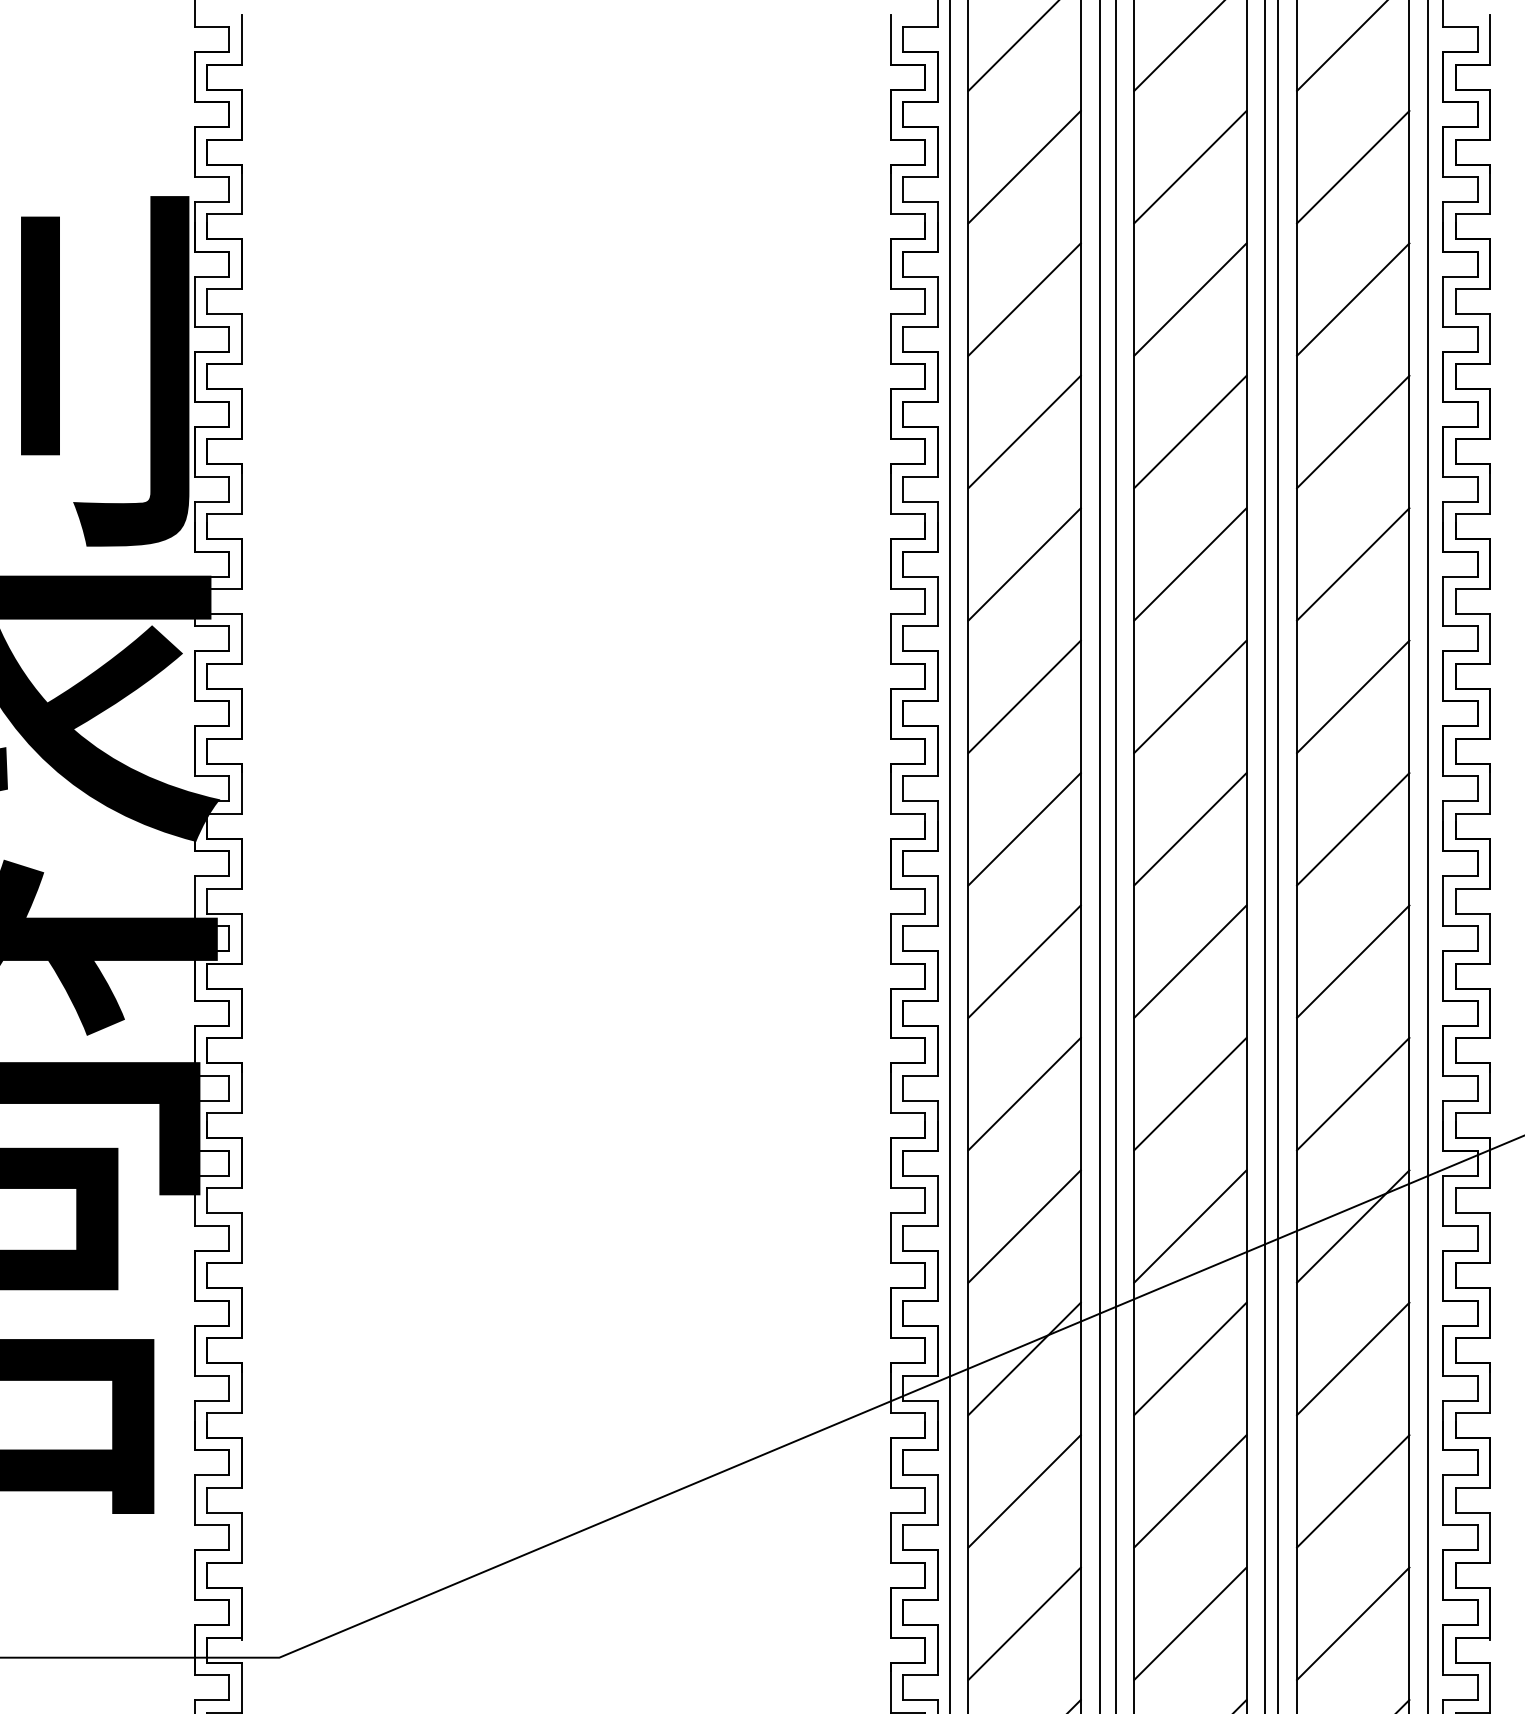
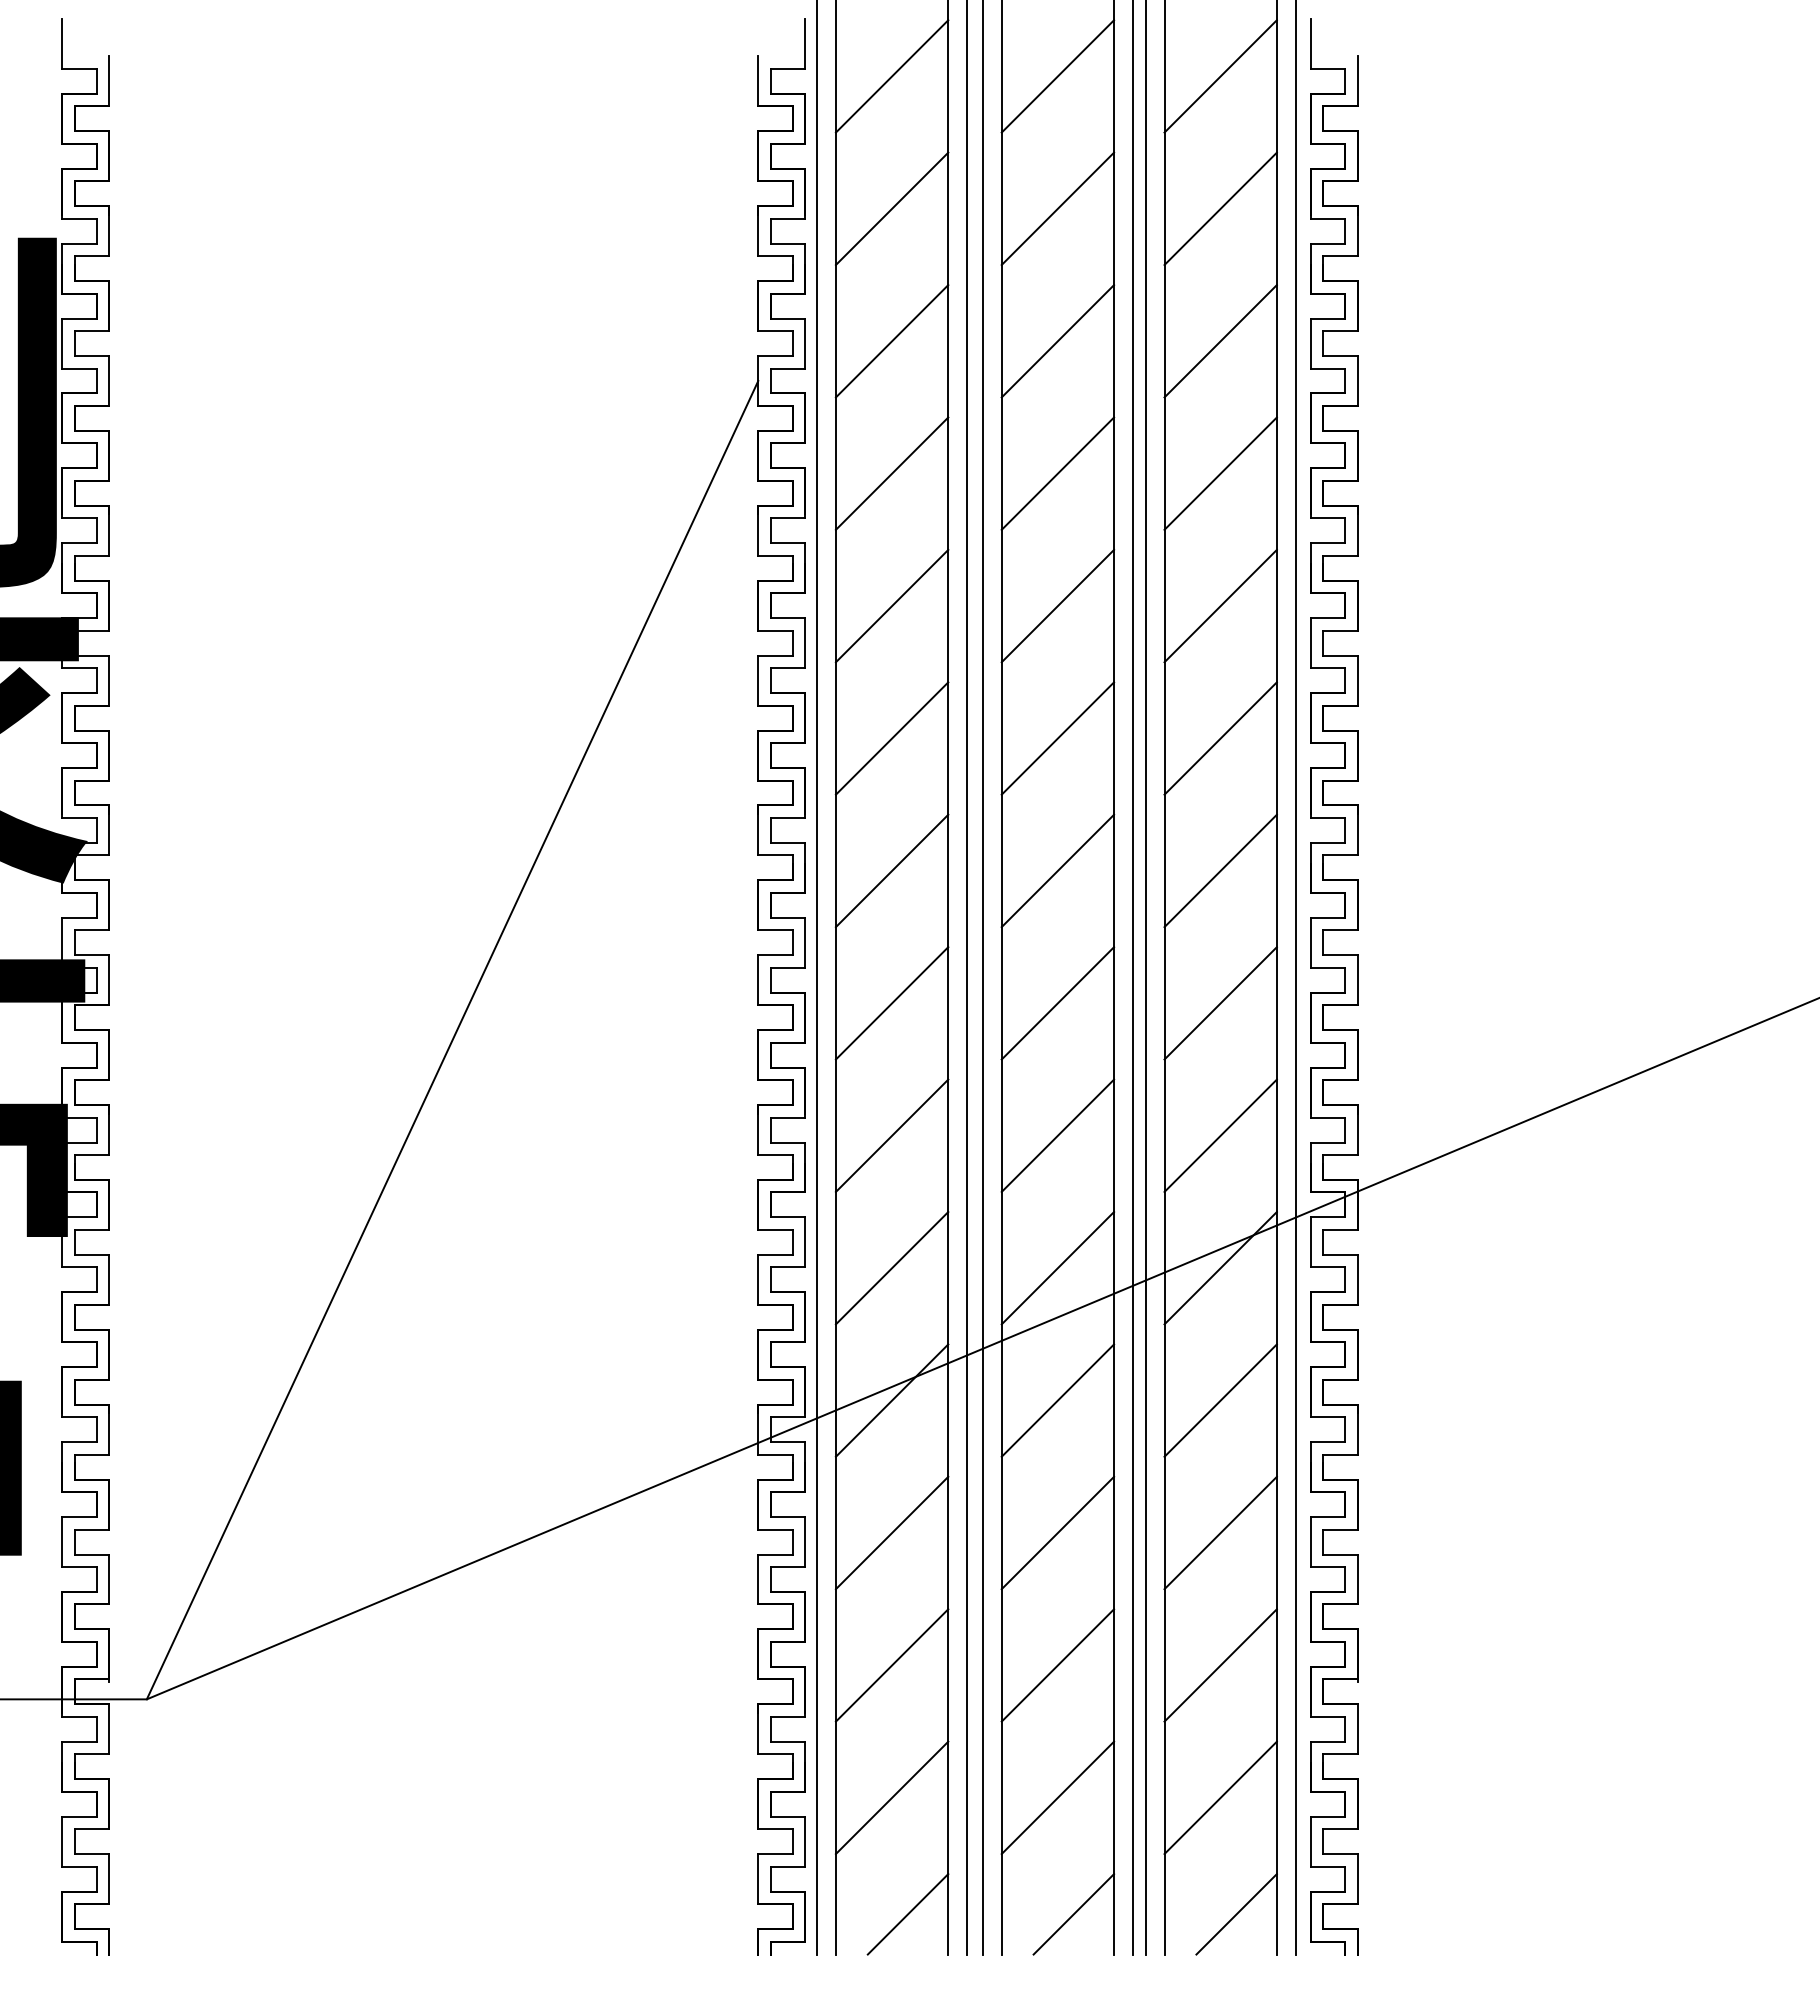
line: (585, 998) -> (452, 1040), added

